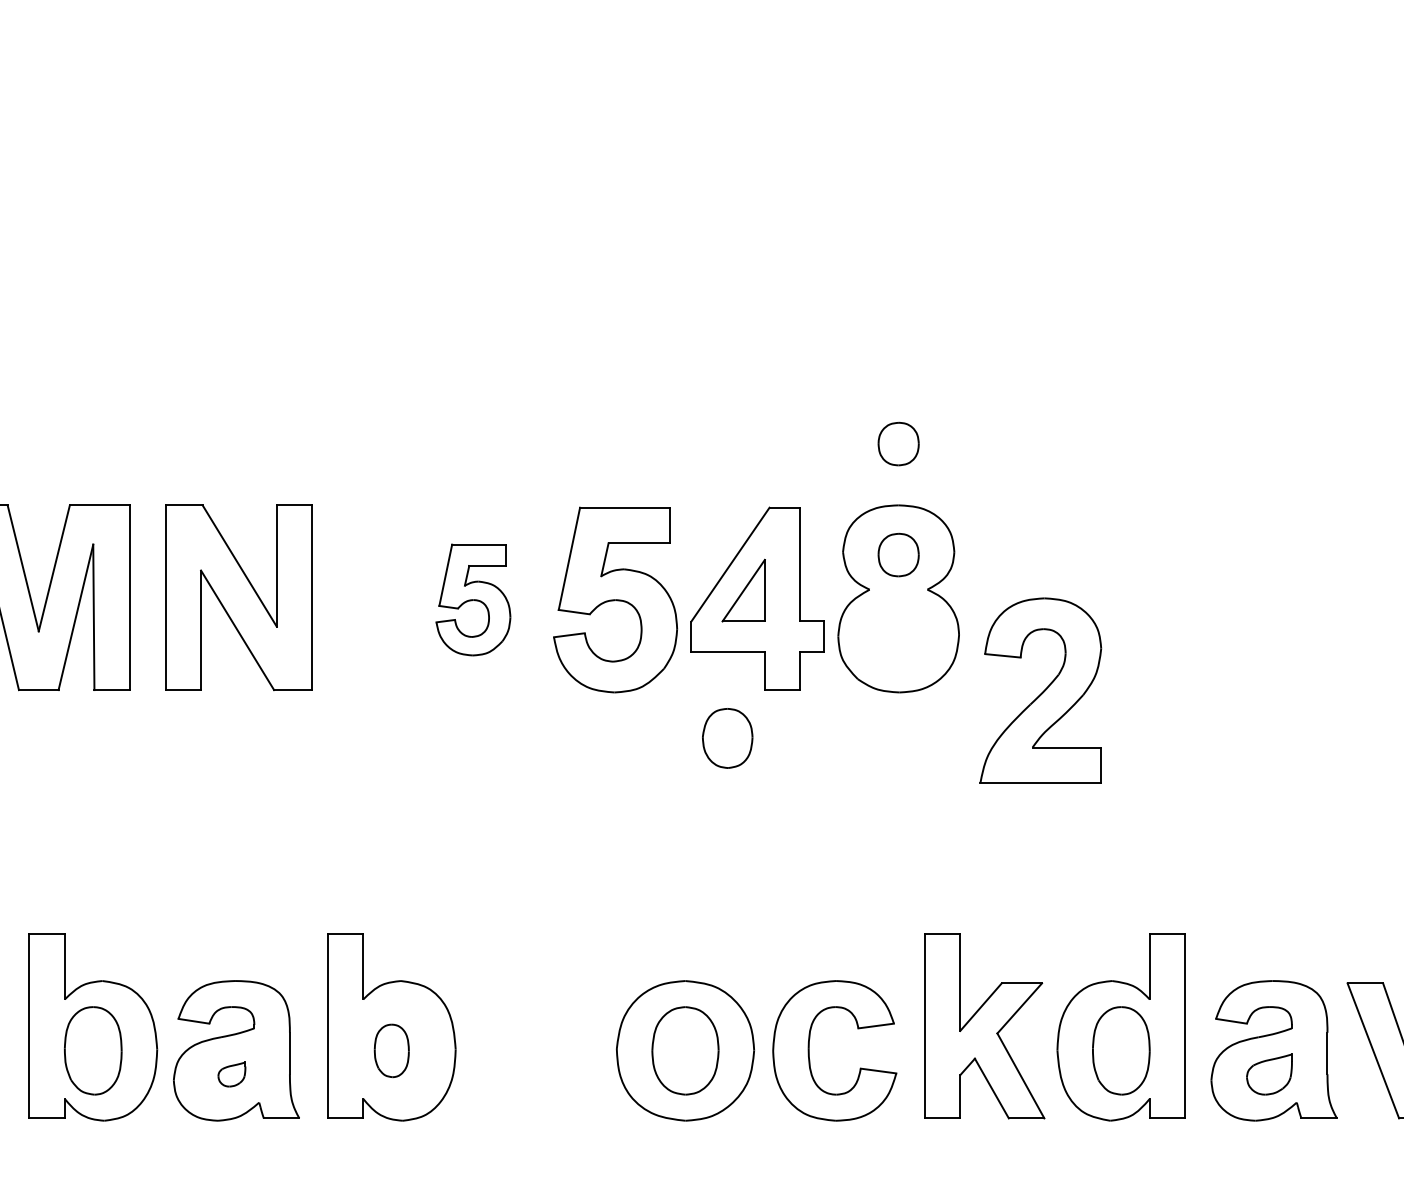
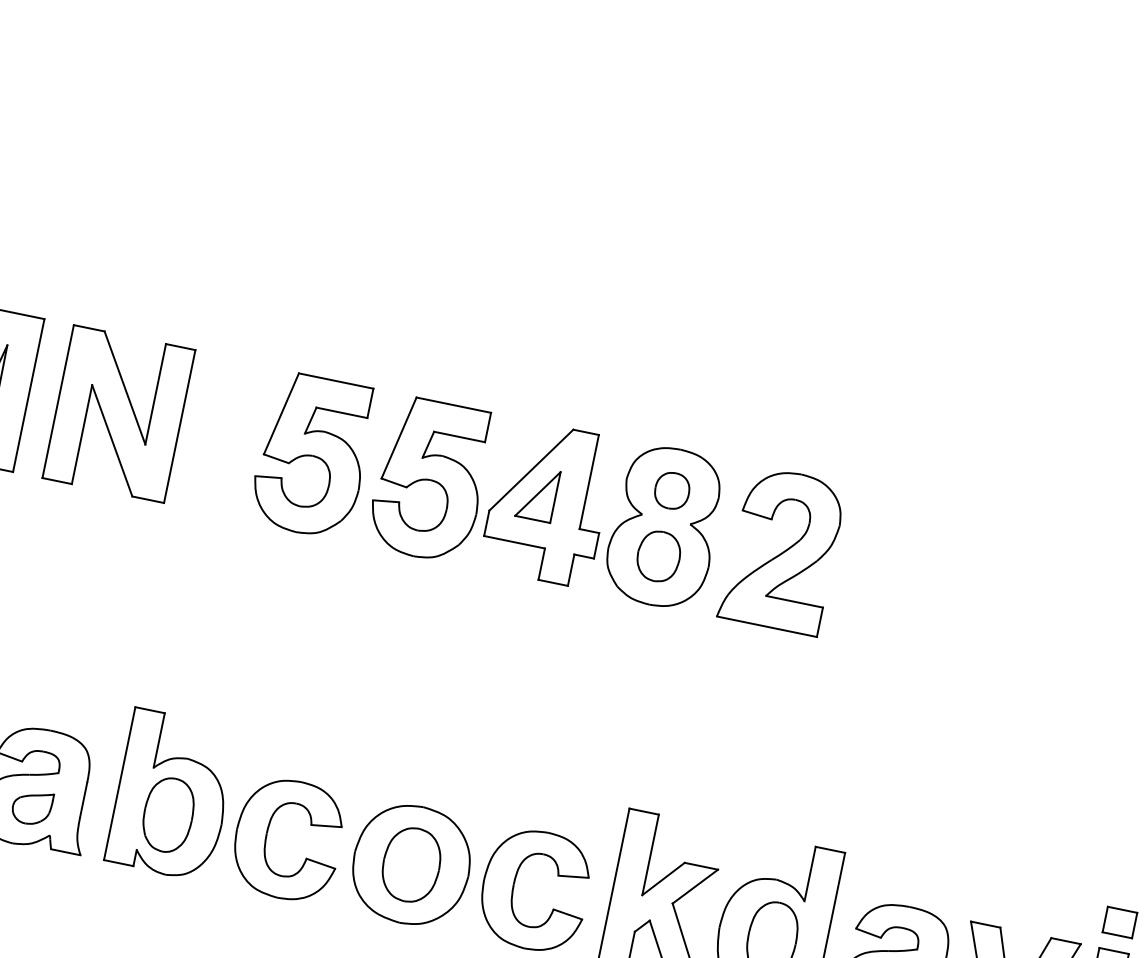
part: (898, 443) -> (691, 398), removed
part: (473, 599) -> (312, 455), size x1.67
part: (1040, 690) -> (782, 550), moved
part: (727, 738) -> (658, 556), moved
part: (391, 1050) -> (168, 814), size x1.67
part: (511, 1050) -> (267, 835), added
part: (231, 1074) -> (31, 807), size x1.67

